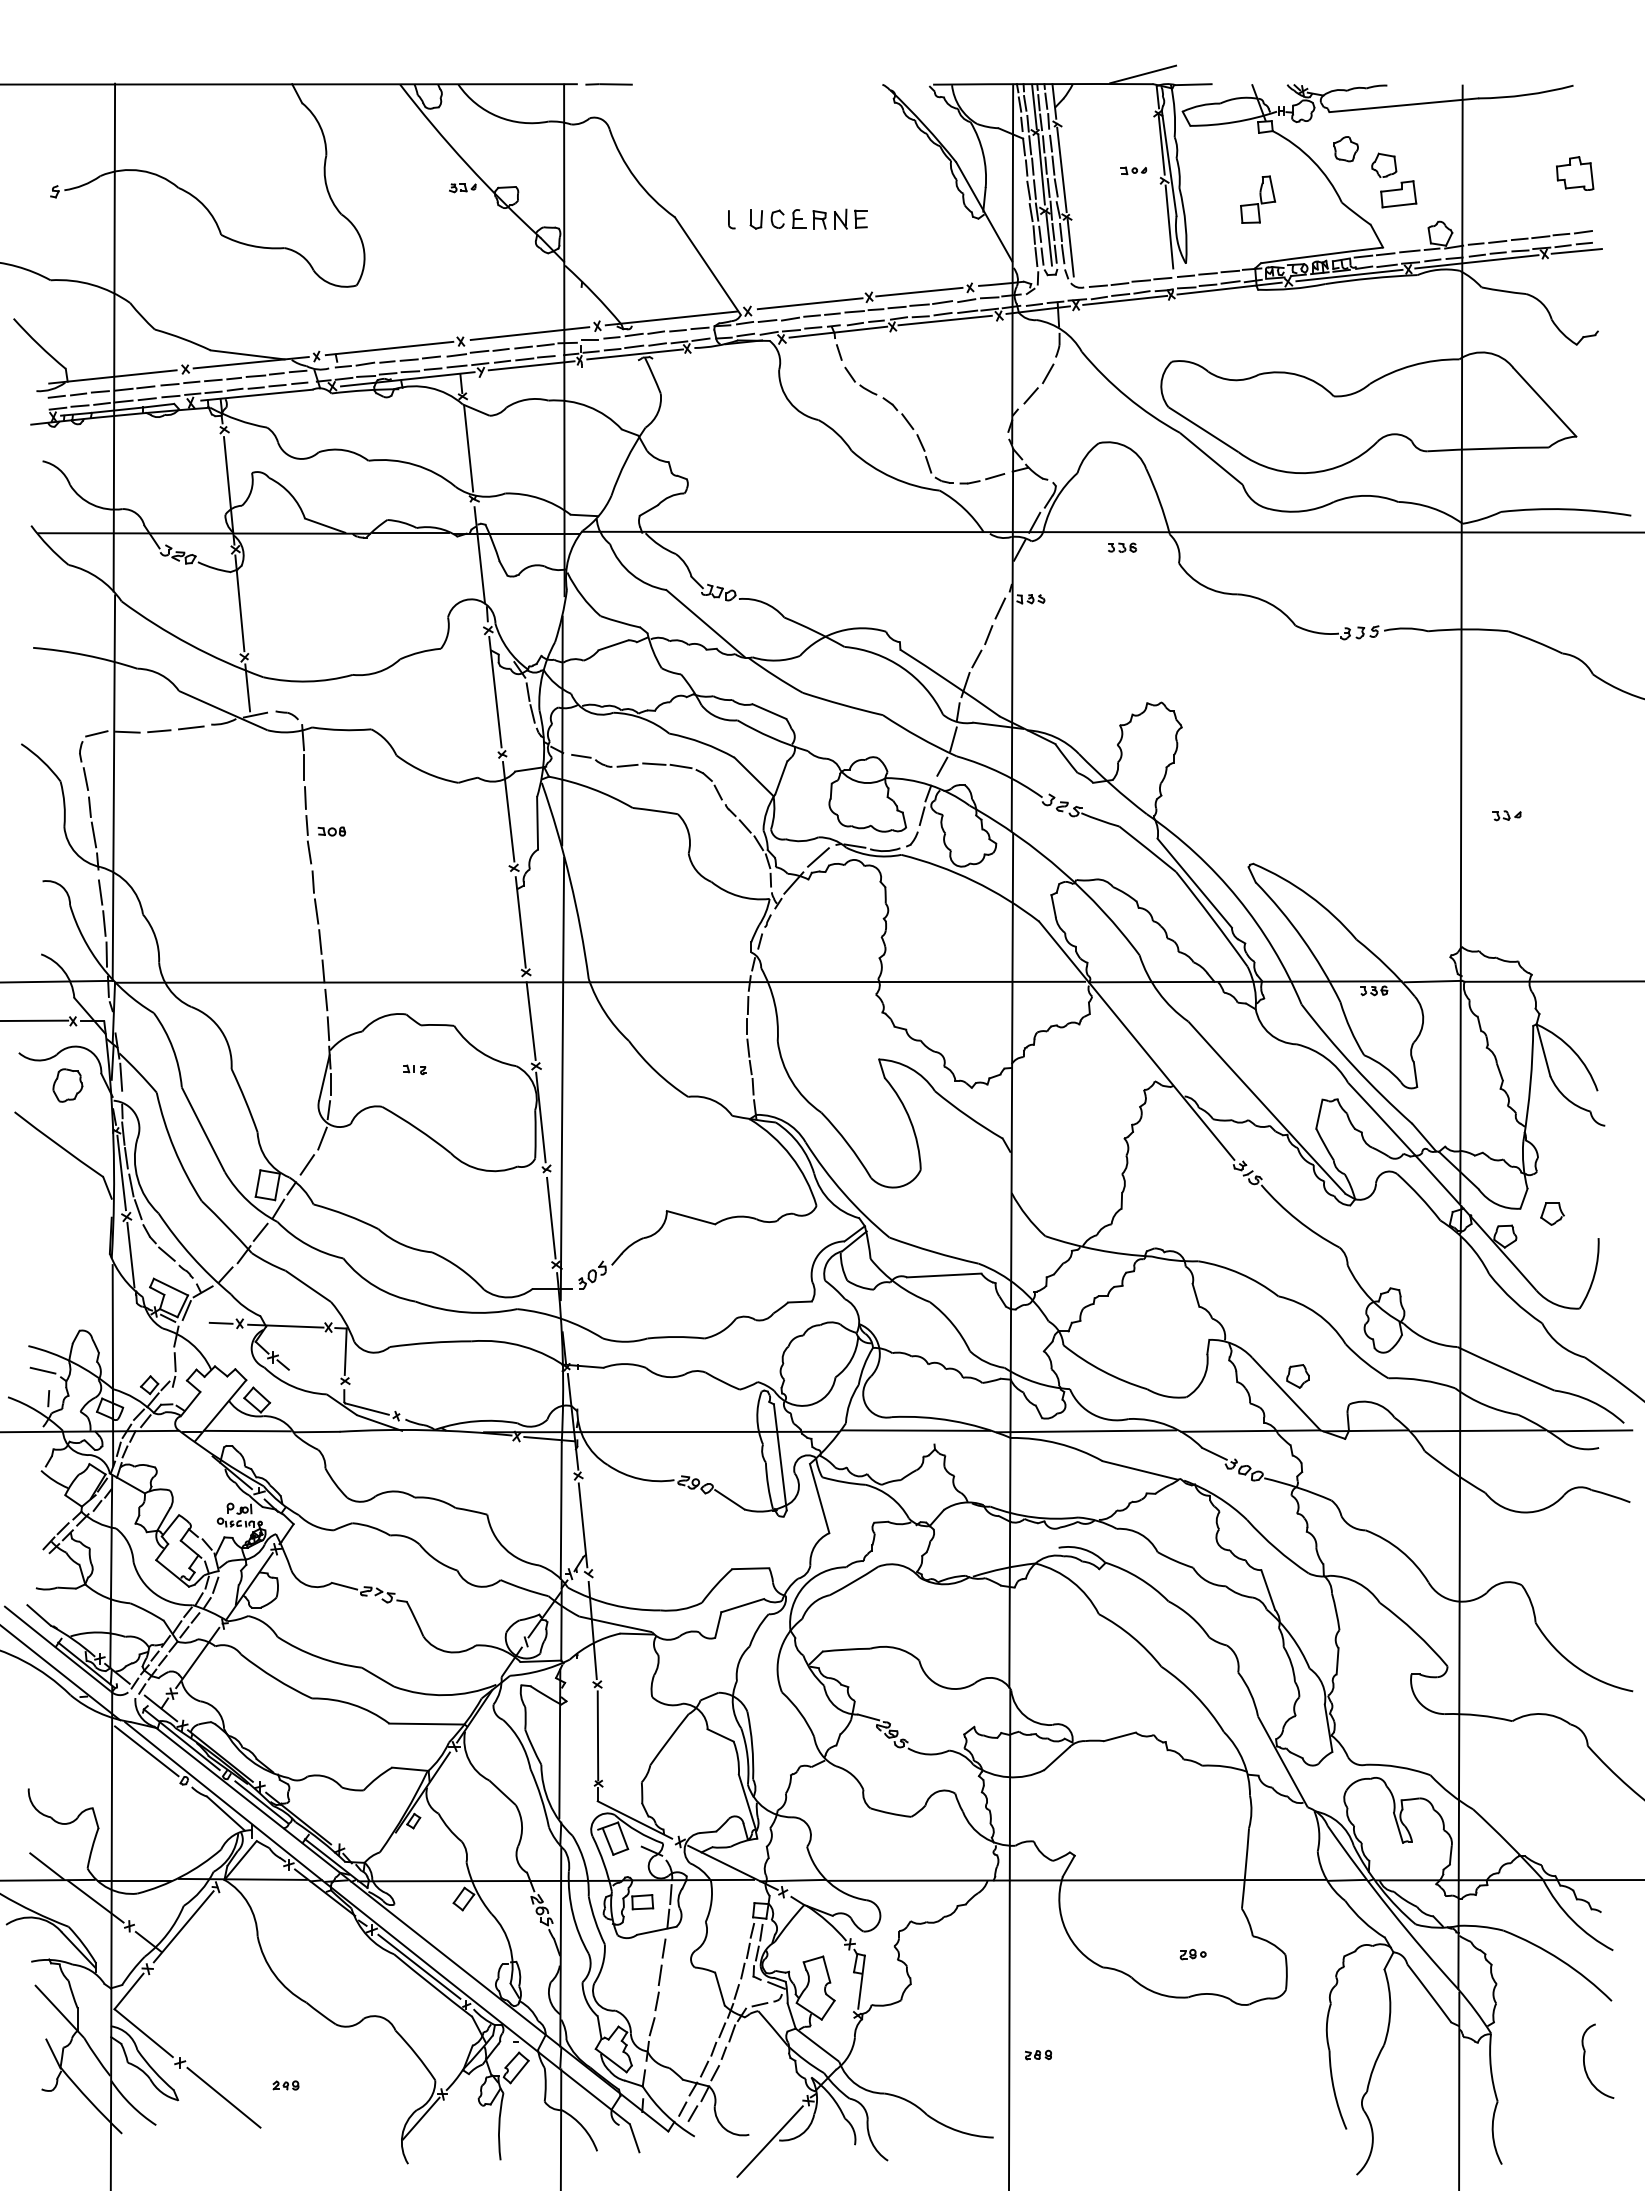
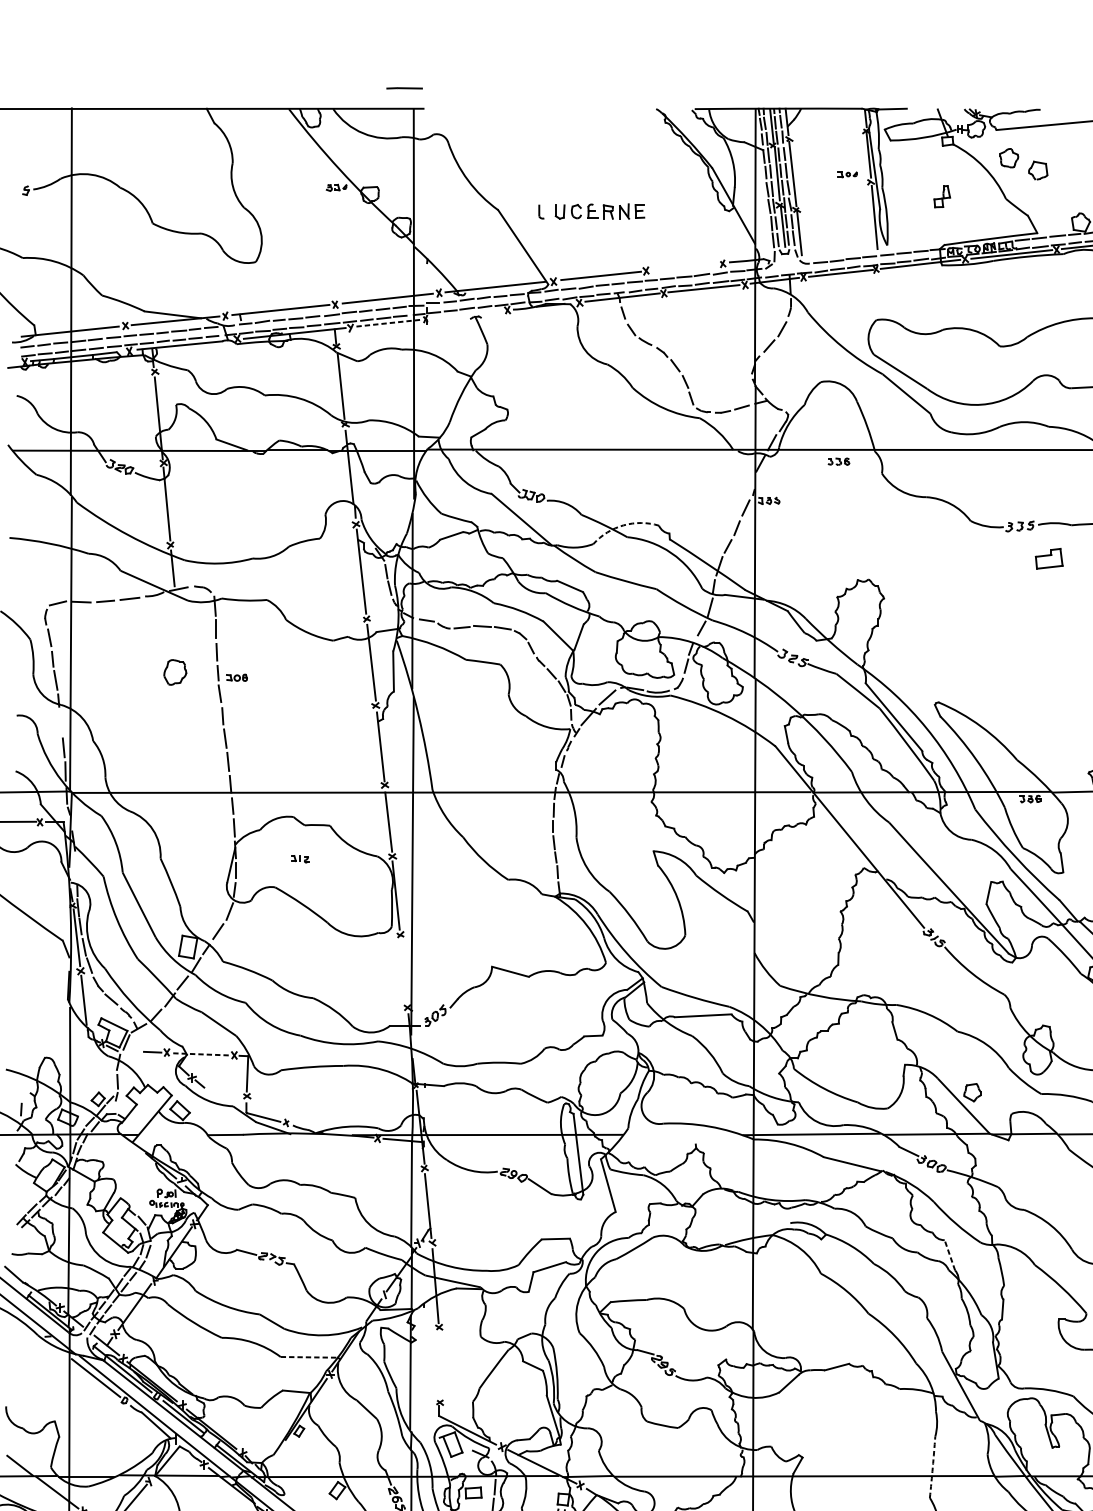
line: (1143, 74) -> (854, 101), removed
line: (608, 84) -> (404, 88), moved
part: (1398, 194) -> (1049, 558), moved
part: (1258, 199) -> (942, 196), size x0.6
line: (919, 291) -> (684, 266), removed
line: (635, 354) -> (468, 314), removed
line: (532, 365) -> (389, 322), solid -> dashed
arc: (839, 631) -> (623, 525), solid -> dashed
line: (100, 892) -> (60, 724), removed
line: (121, 1076) -> (76, 864), removed
part: (67, 1085) -> (175, 672), moved
line: (551, 1217) -> (404, 971), removed
line: (285, 1326) -> (201, 1054), solid -> dashed
line: (42, 1370) -> (16, 1088), removed
line: (247, 1430) -> (172, 1133), removed
line: (915, 1430) -> (681, 1133), removed
line: (1268, 1589) -> (950, 1254), solid -> dashed
line: (426, 1724) -> (309, 1357), solid -> dashed
line: (597, 1735) -> (439, 1366), removed
arc: (1245, 1868) -> (932, 1467), solid -> dashed

